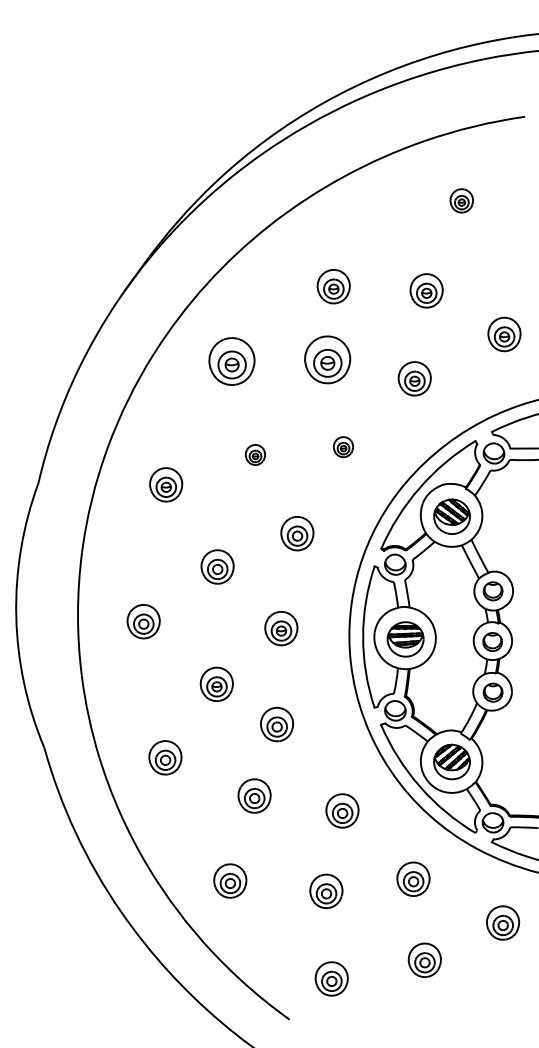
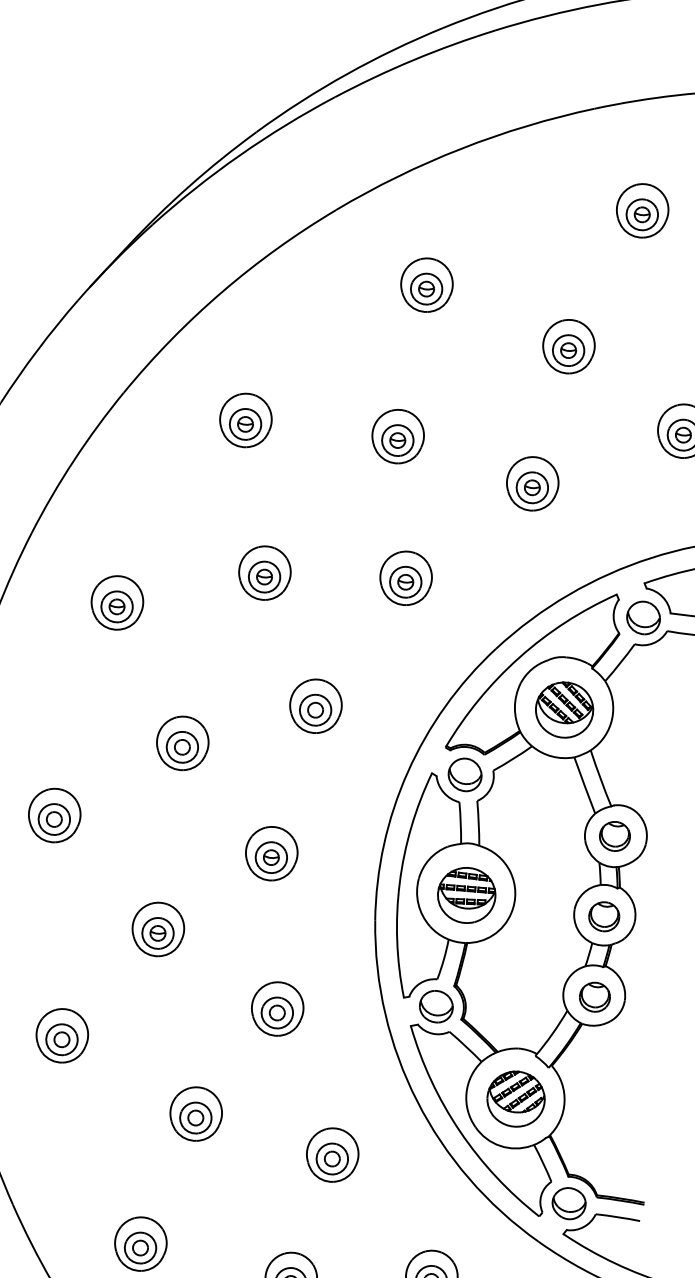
part: (461, 200) -> (642, 210), size x1.43
part: (333, 286) -> (426, 284), moved
part: (327, 359) -> (398, 435), size x0.71
part: (231, 361) -> (245, 420), size x0.71
part: (343, 446) -> (406, 577), size x1.67
part: (255, 454) -> (265, 572), size x1.67
part: (277, 724) -> (278, 1009), moved

